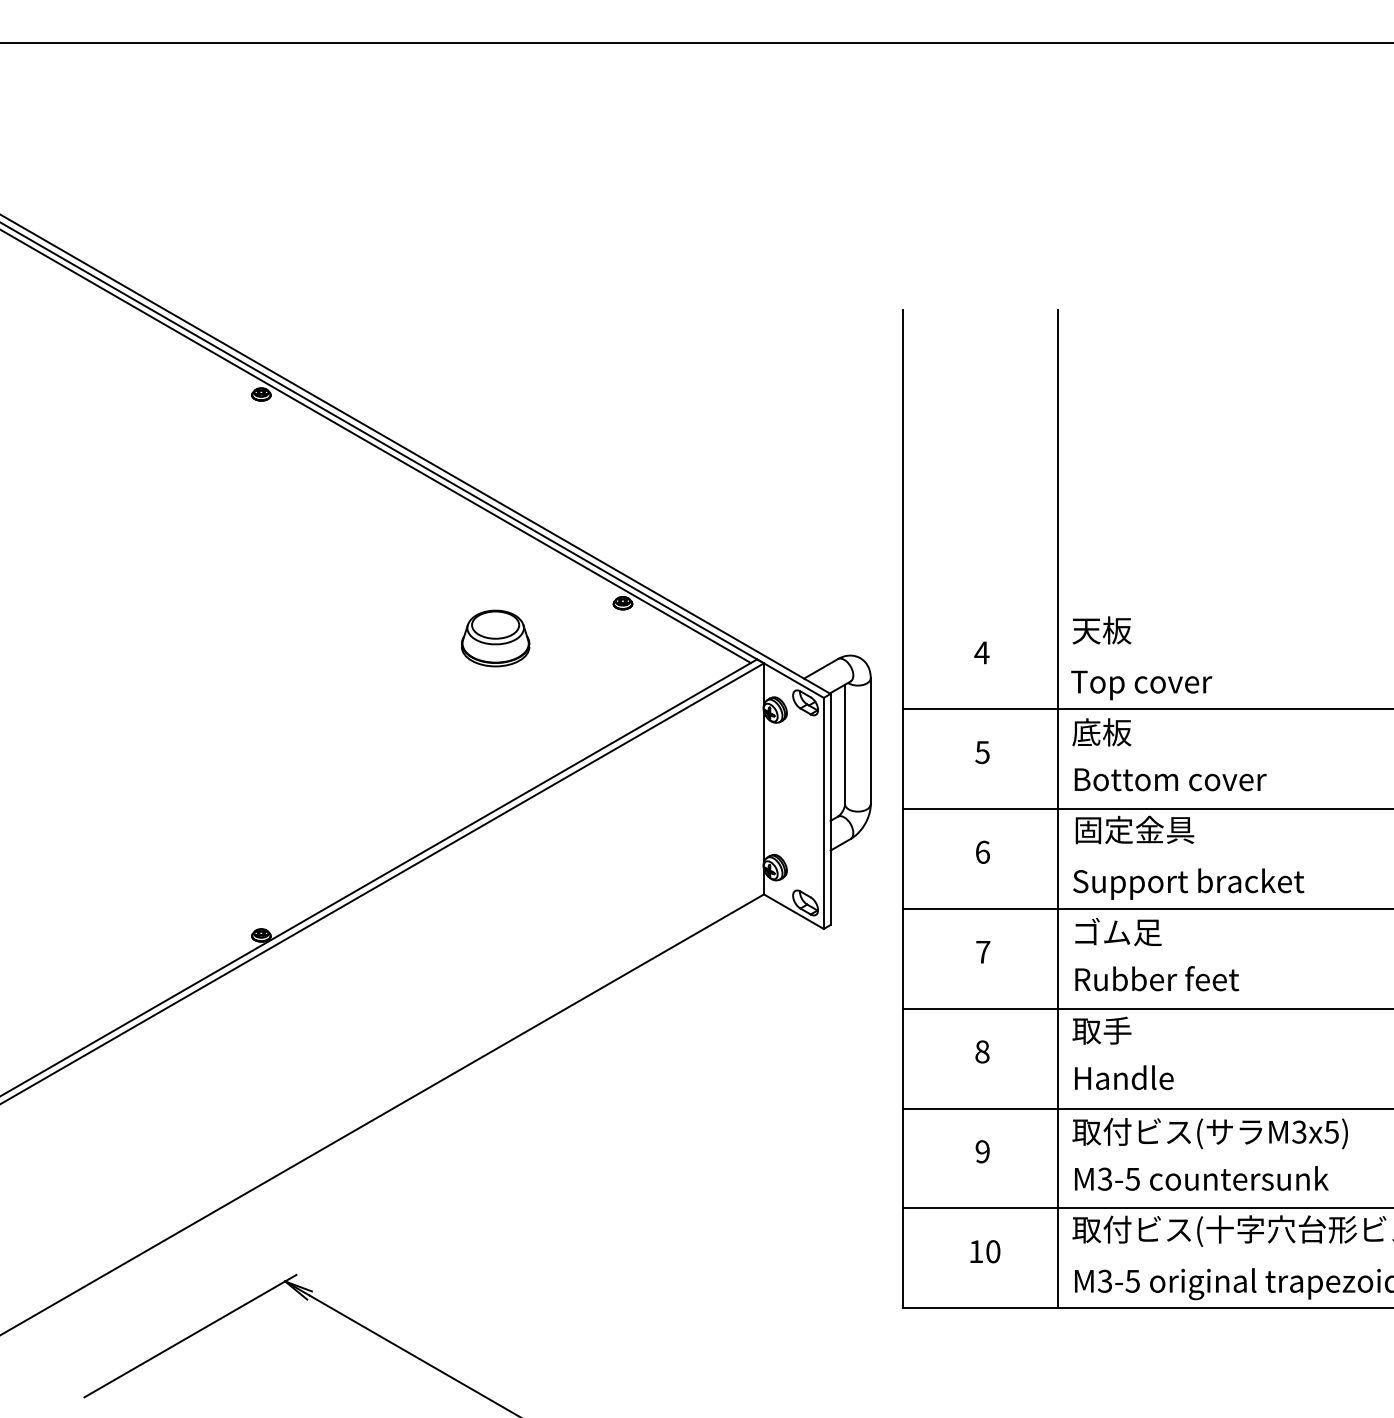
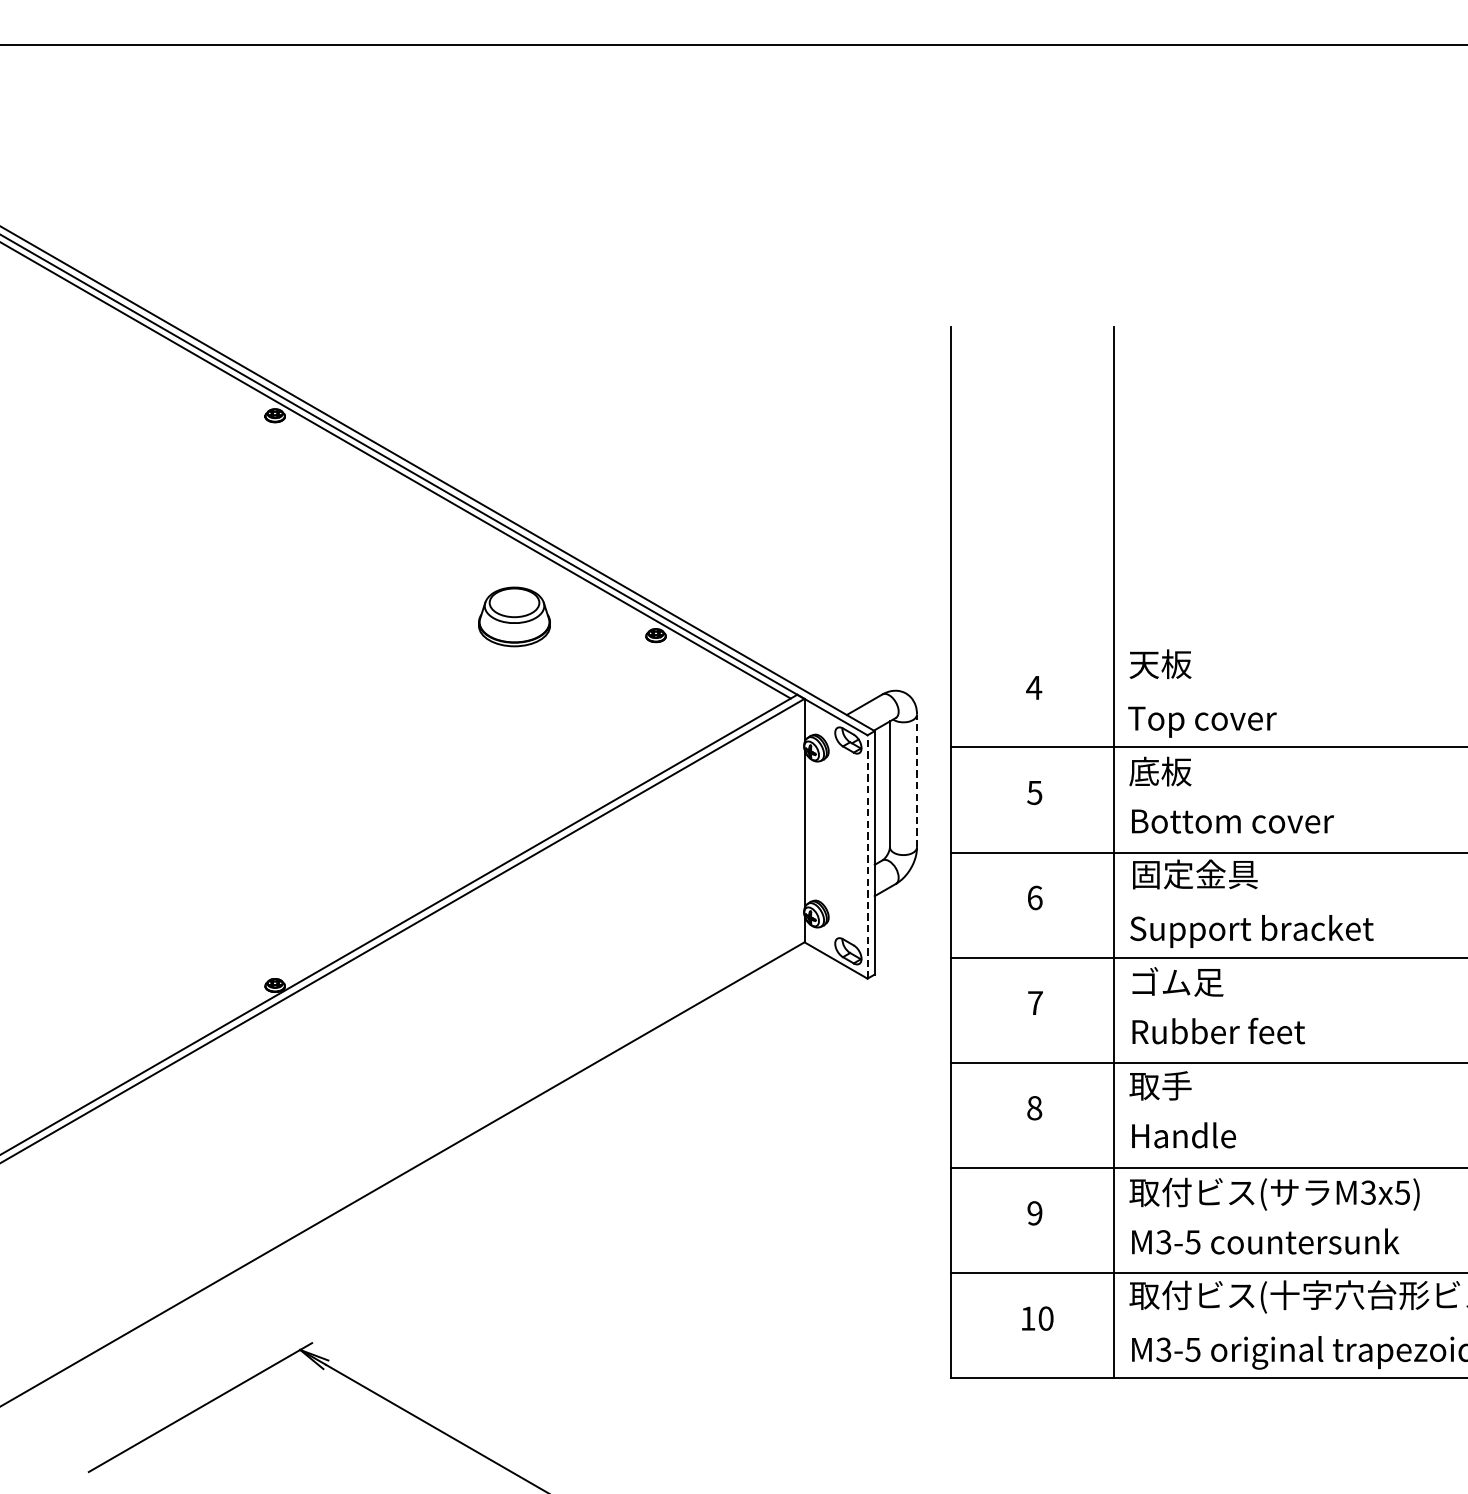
part: (495, 638) -> (514, 616), moved
line: (870, 740) -> (916, 780), solid -> dashed
line: (823, 813) -> (867, 857), solid -> dashed

